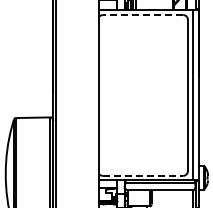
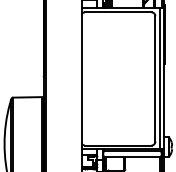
line: (142, 15) -> (117, 12), dashed -> solid
line: (143, 175) -> (118, 145), dashed -> solid

